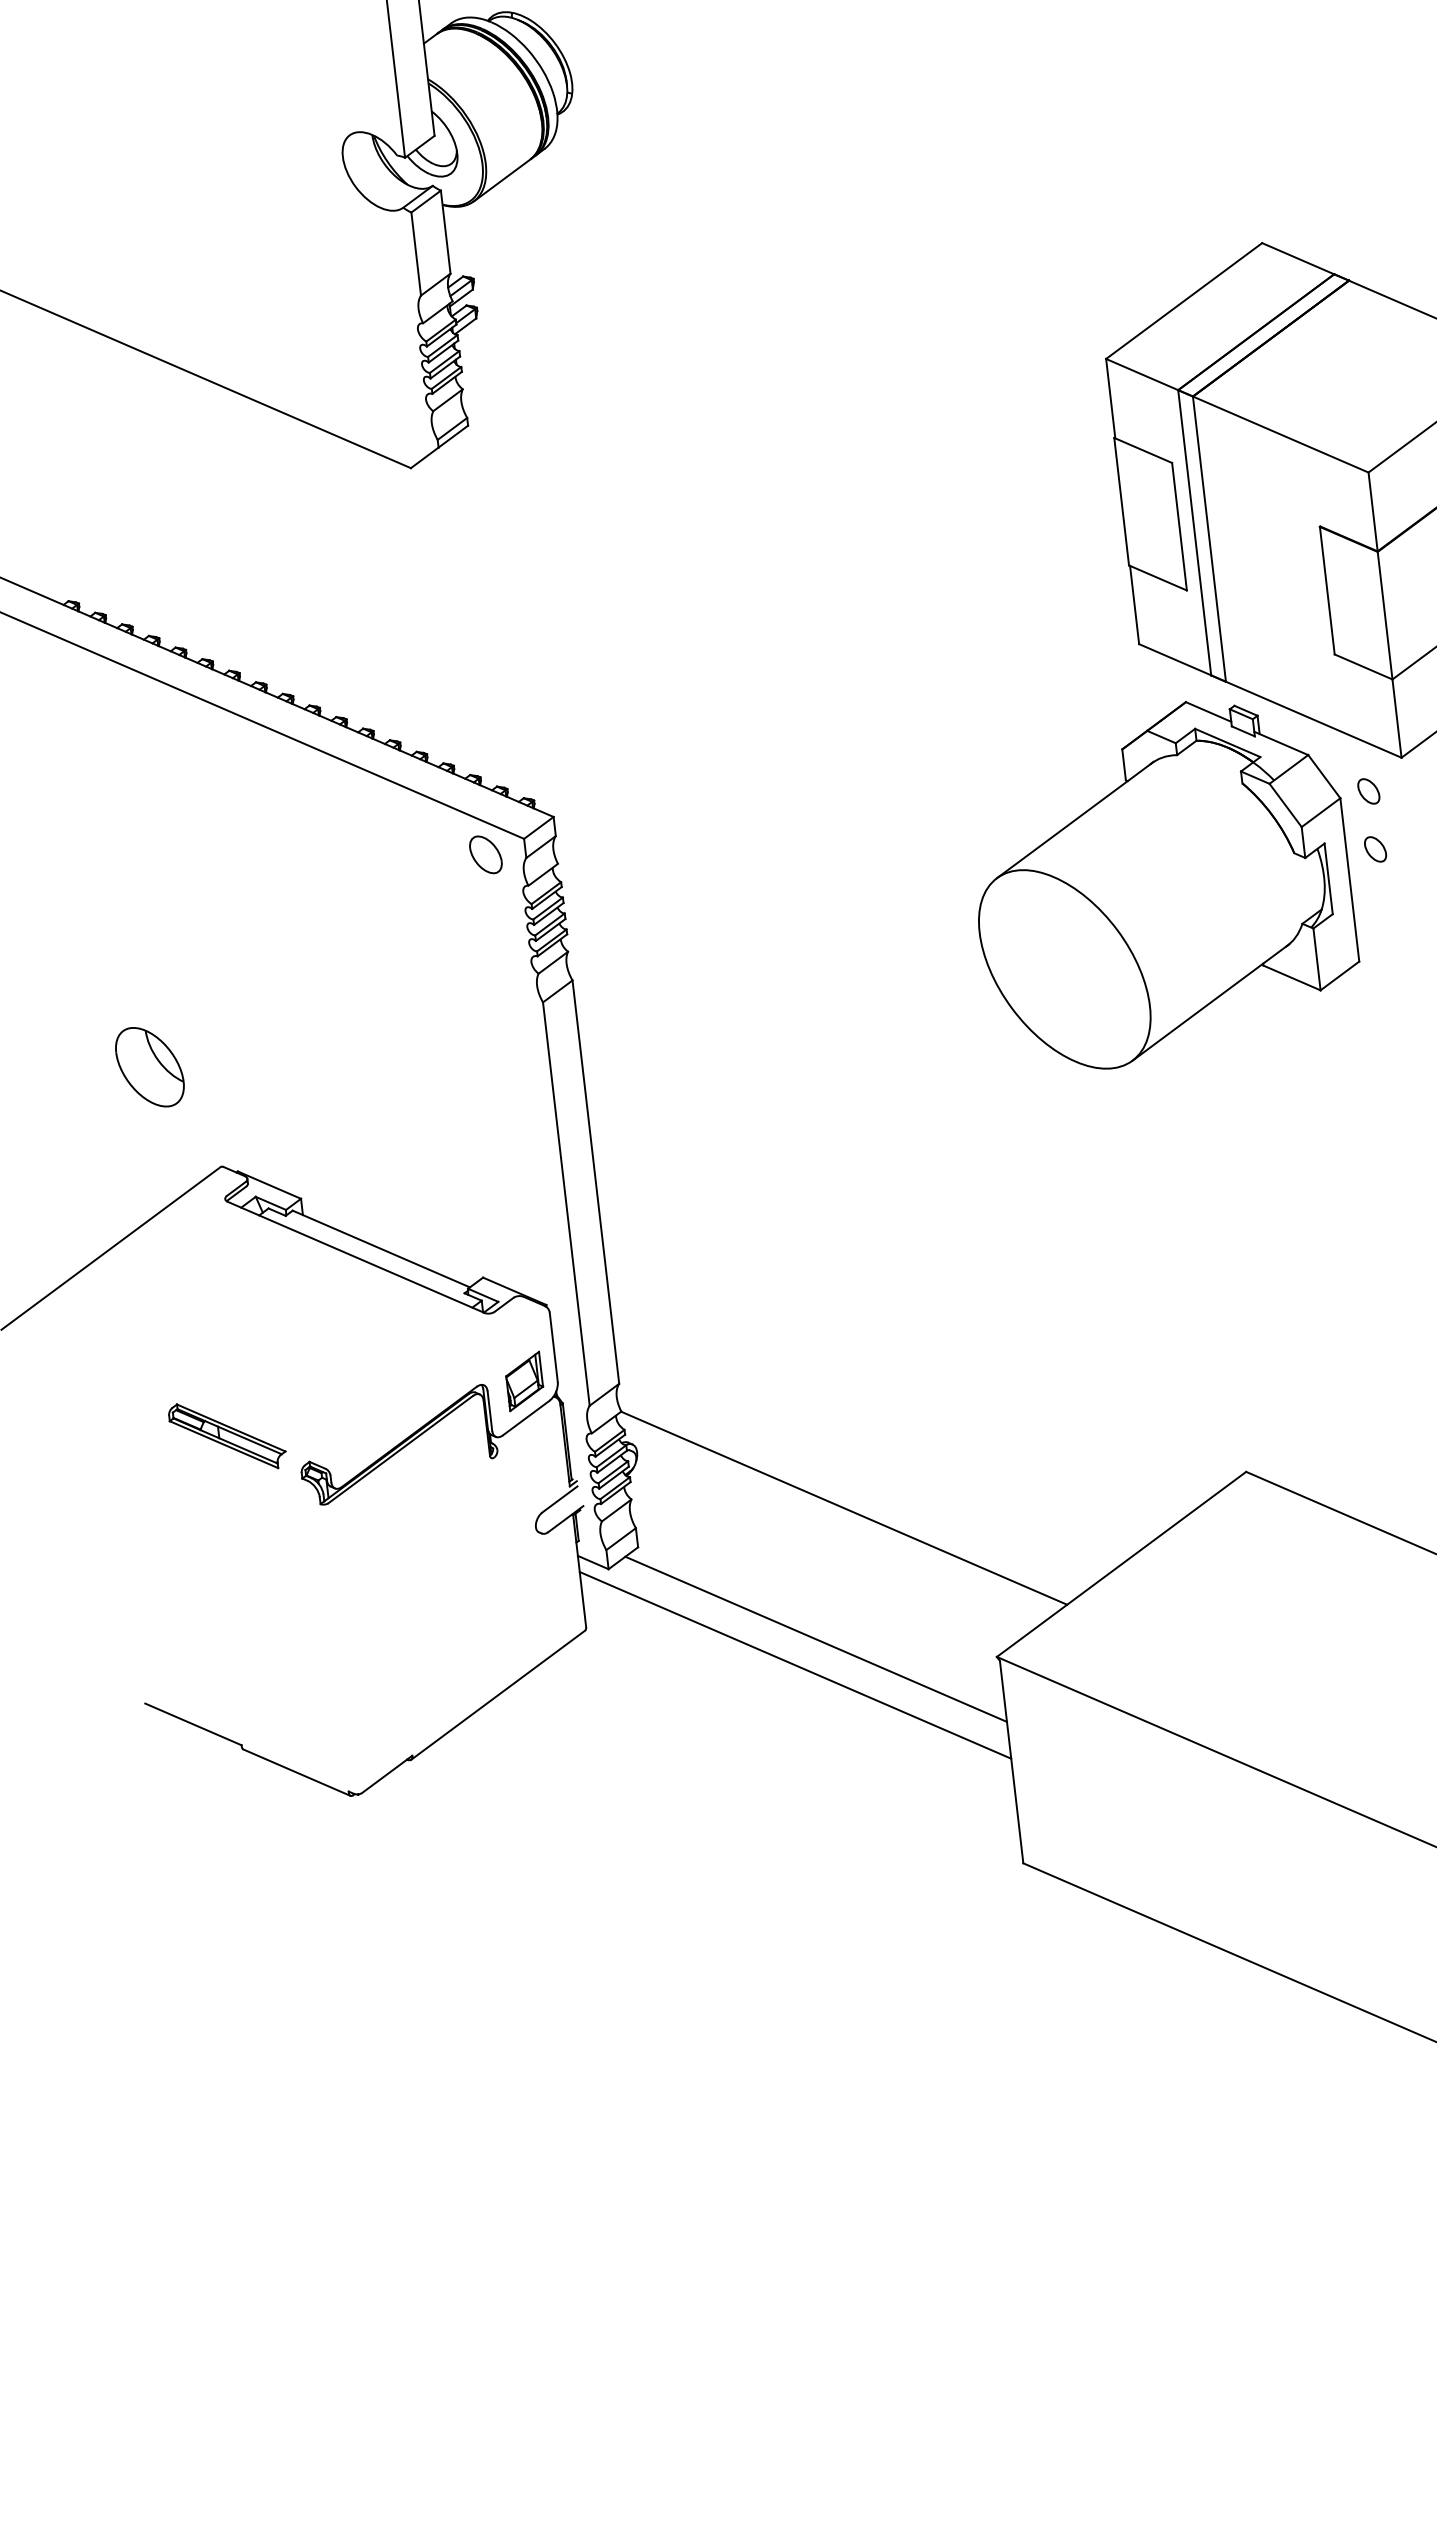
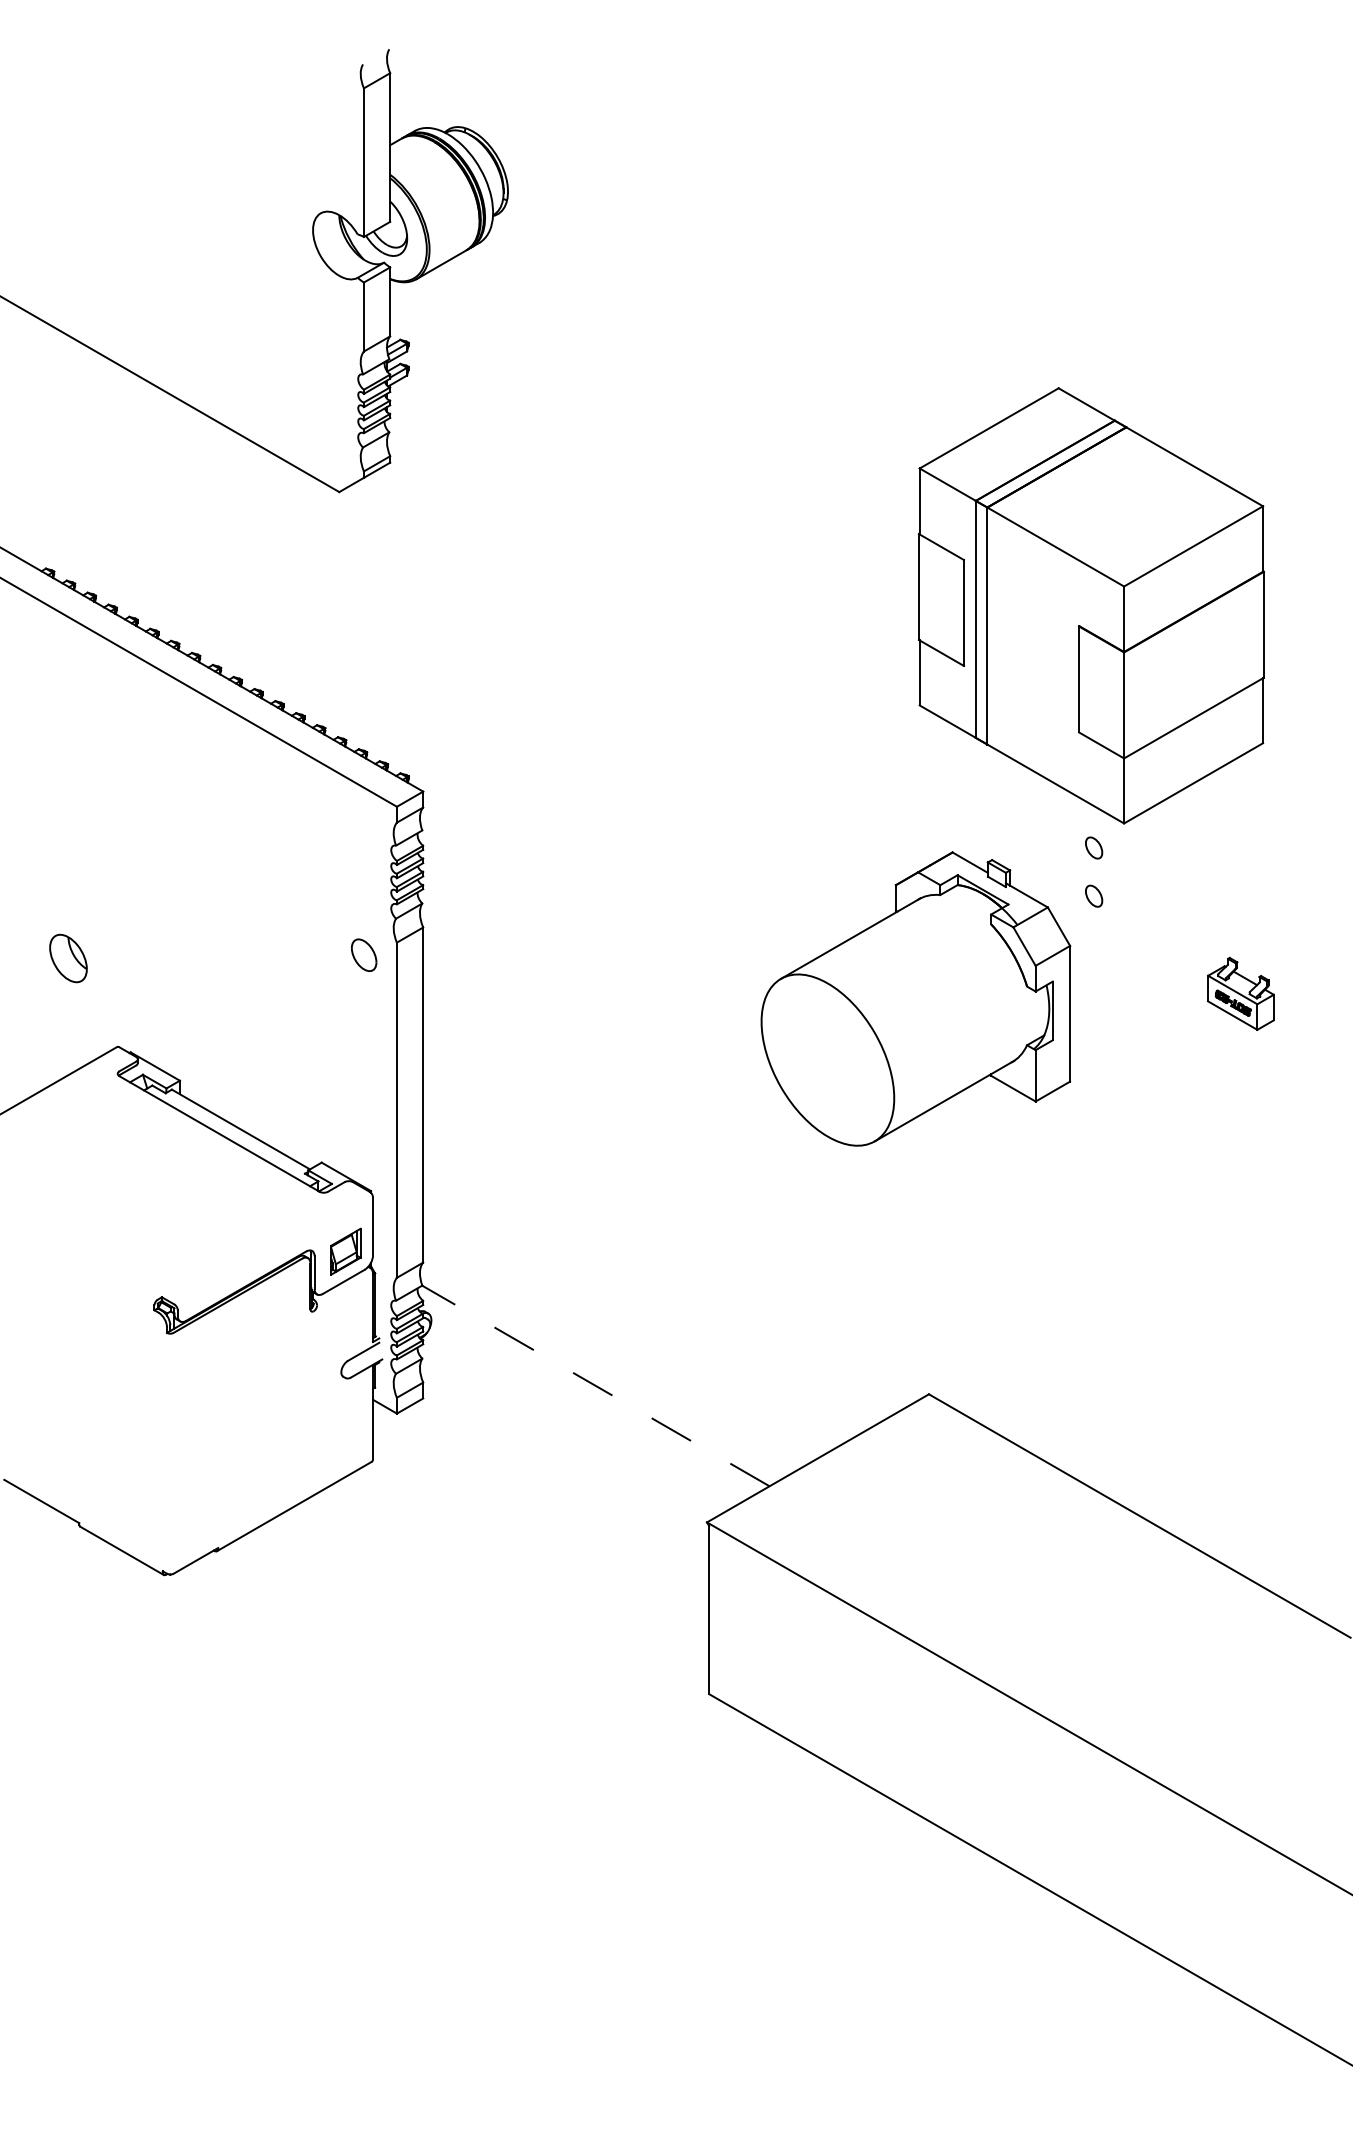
part: (486, 853) -> (364, 954), moved
part: (1161, 883) -> (915, 998), moved
part: (149, 1067) -> (68, 958), size x0.7
part: (228, 1436) -> (97, 1268), removed
line: (843, 1507) -> (595, 1385), solid -> dashed
line: (816, 1638) -> (560, 1490), removed
line: (796, 1665) -> (541, 1510), removed

